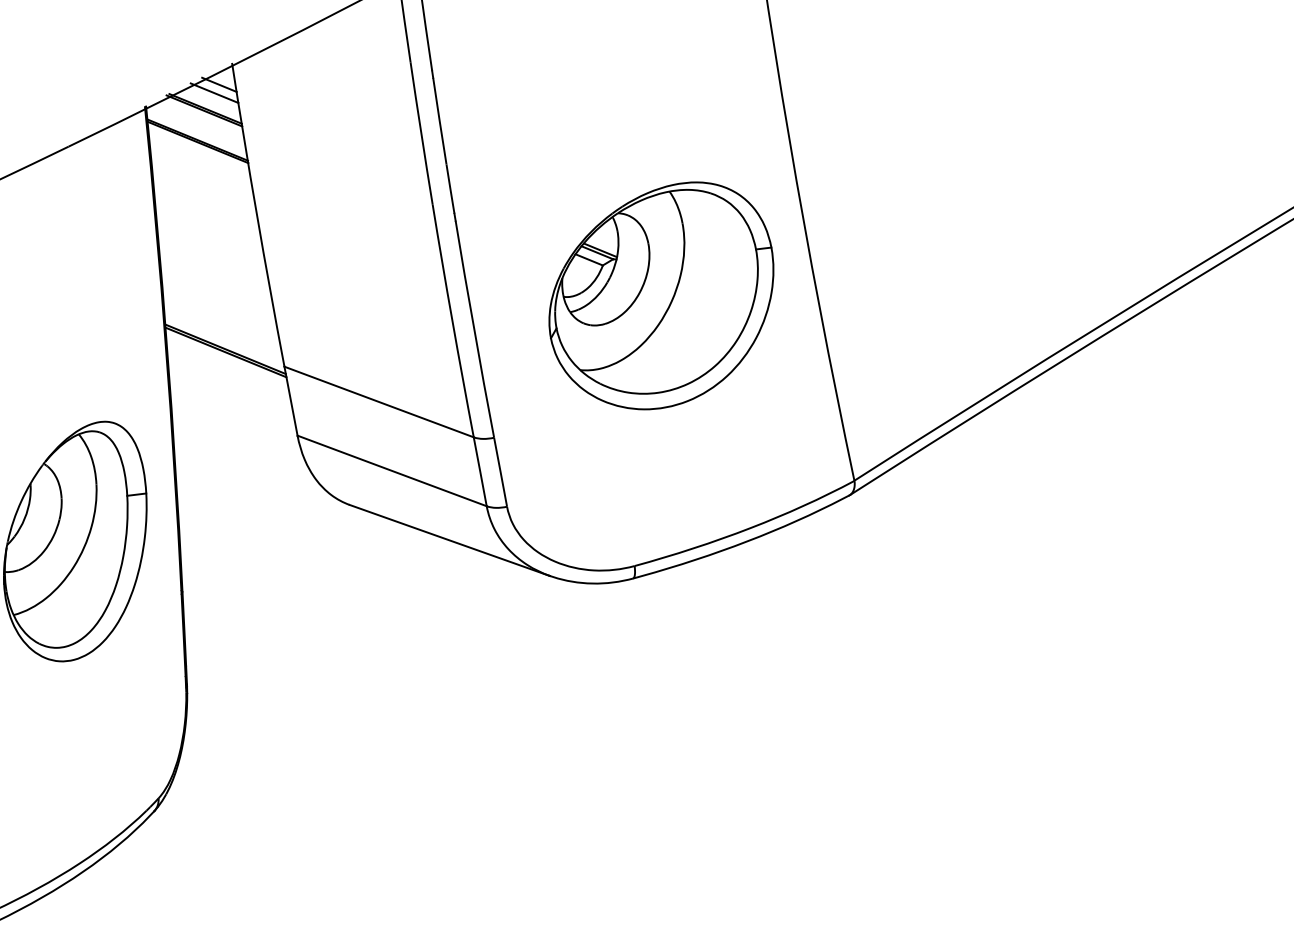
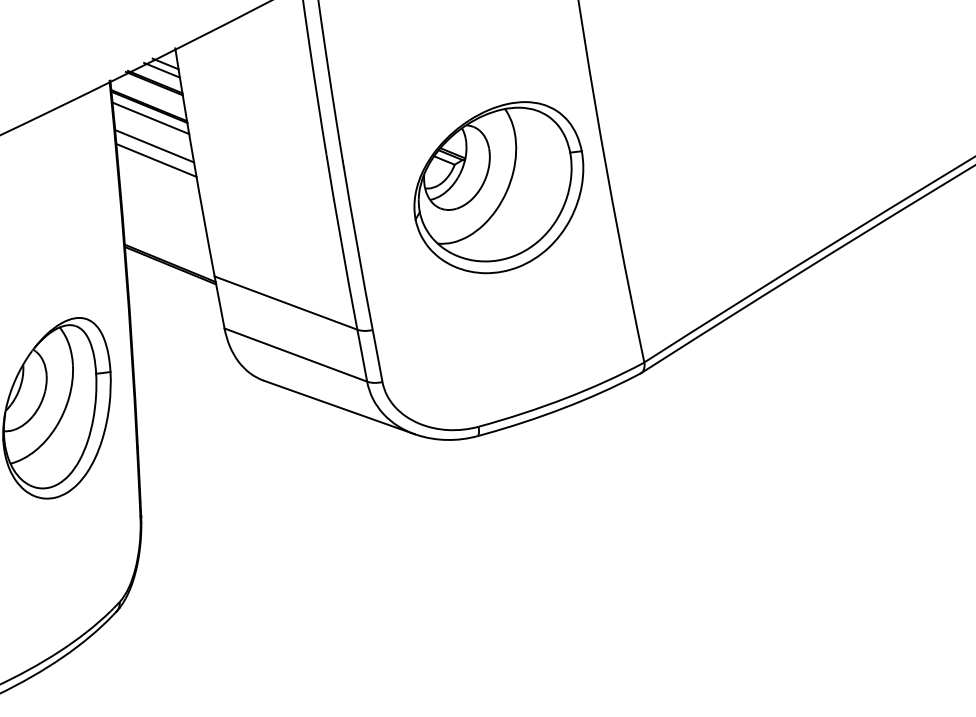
line: (199, 156) -> (150, 118), added
line: (204, 193) -> (154, 145), added
line: (207, 212) -> (156, 160), added
part: (661, 295) -> (498, 187), moved

